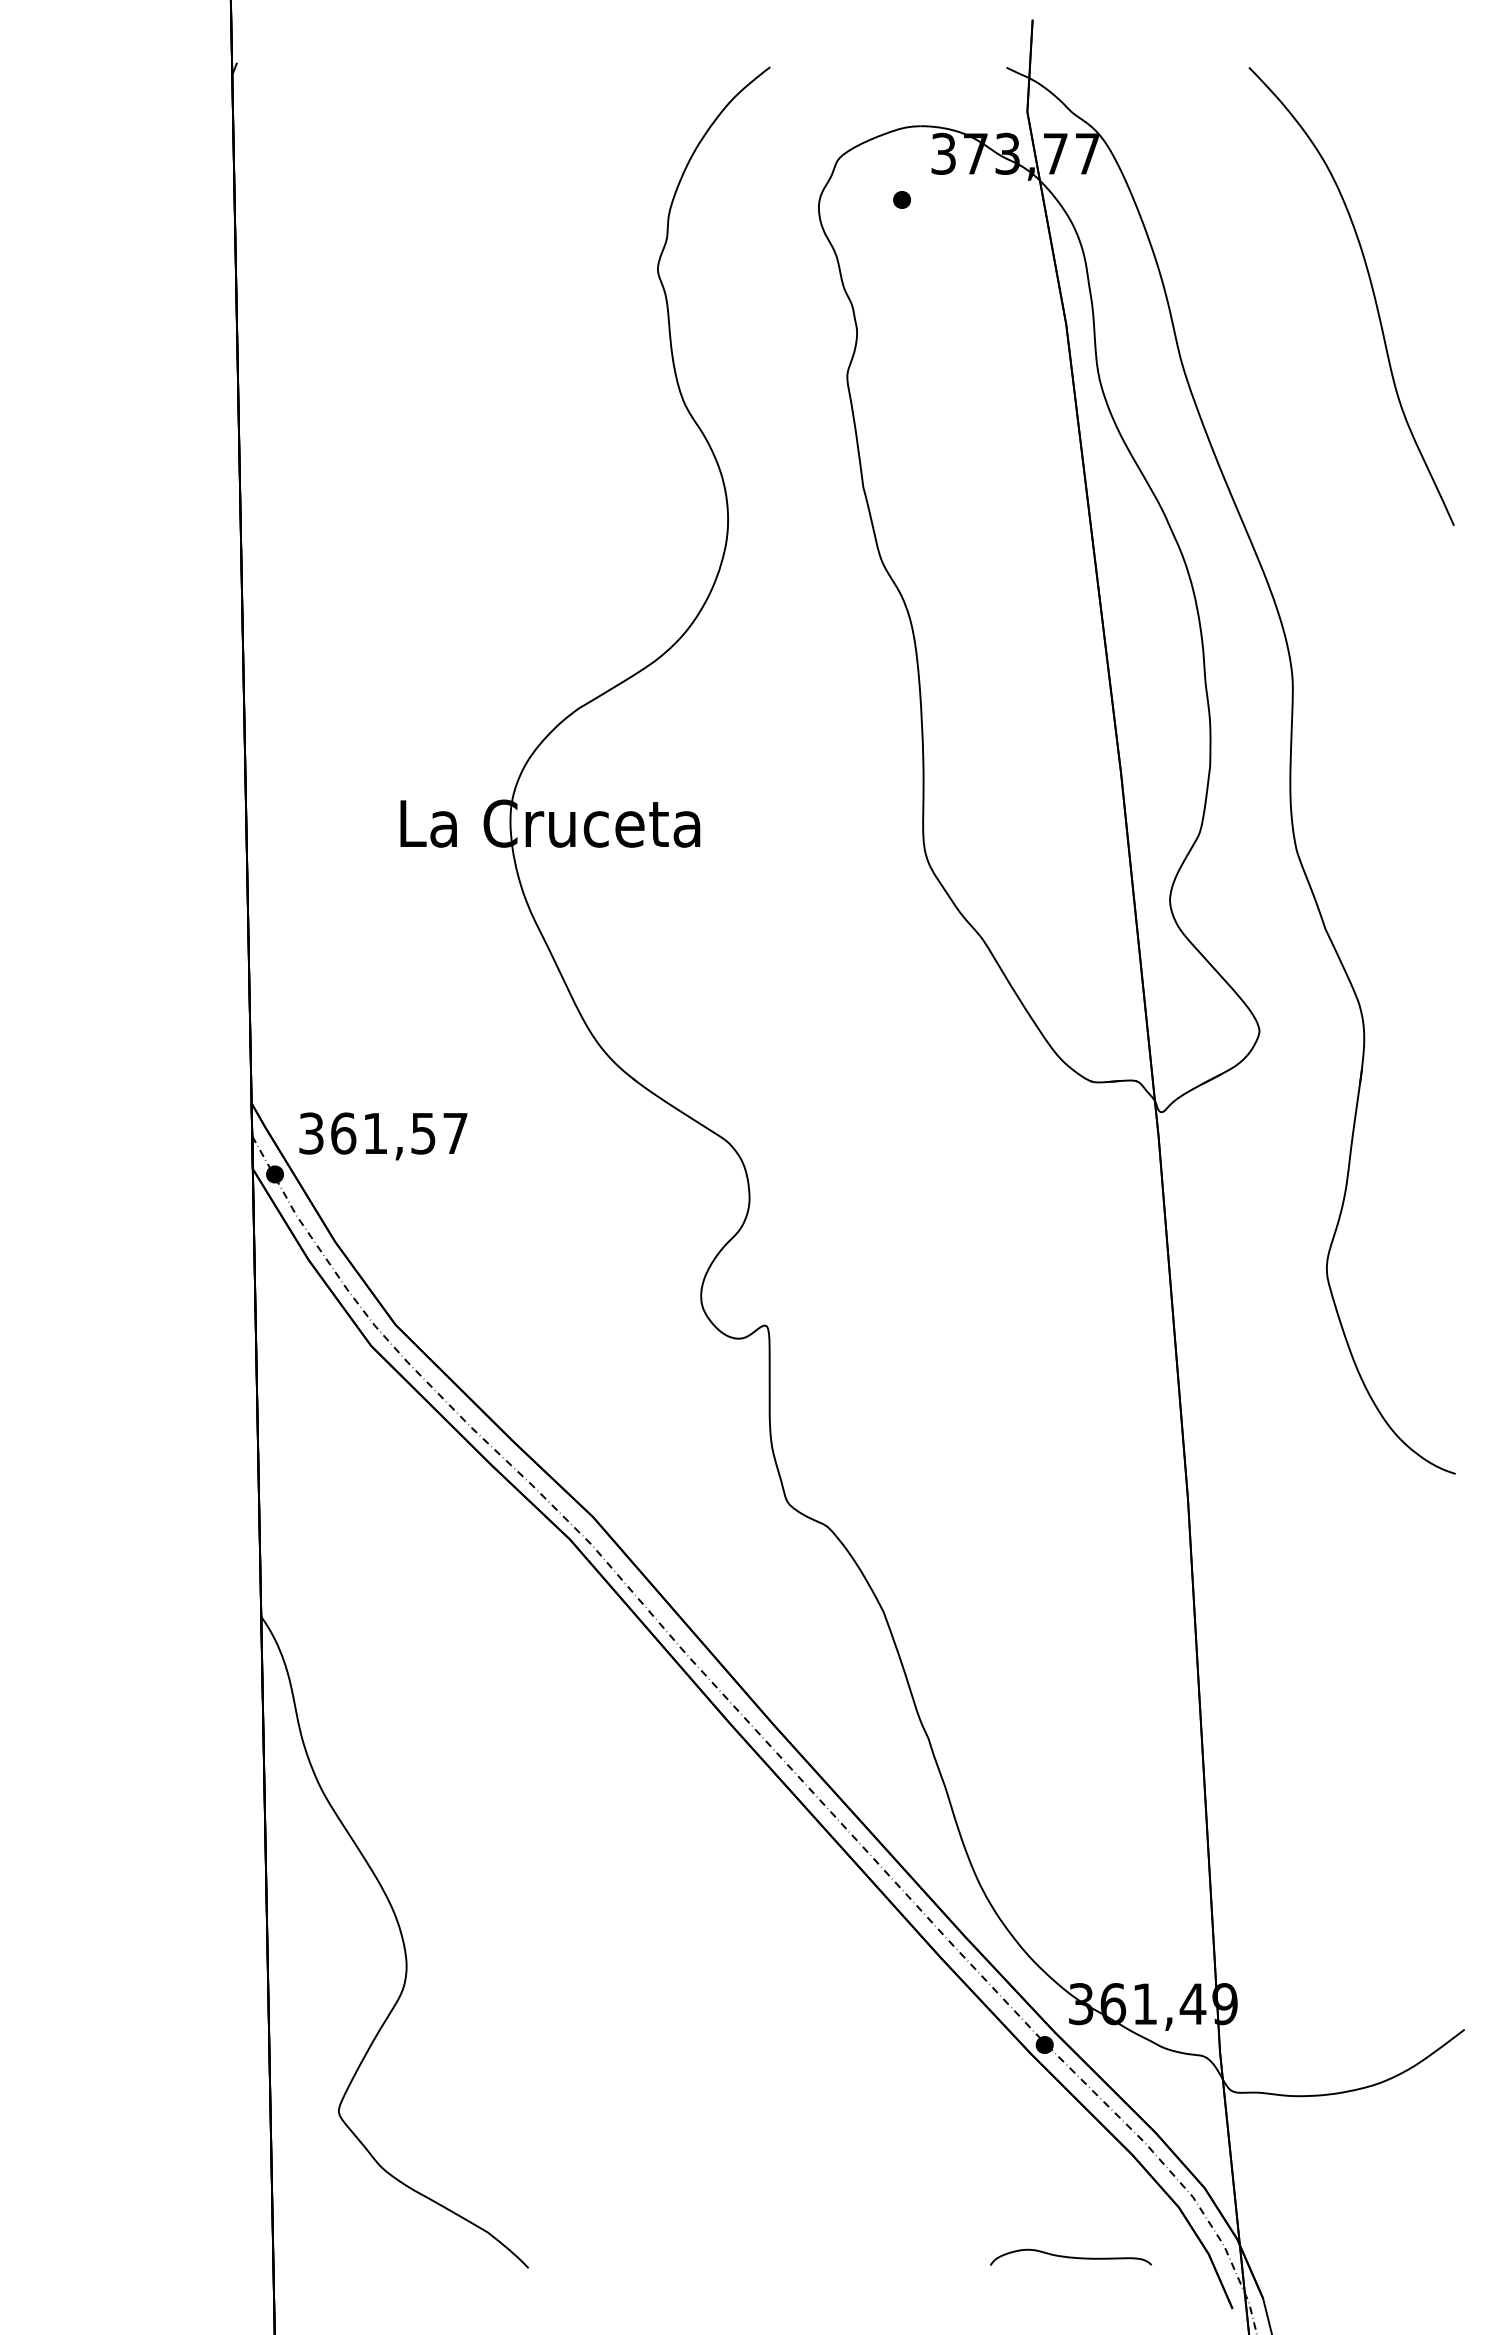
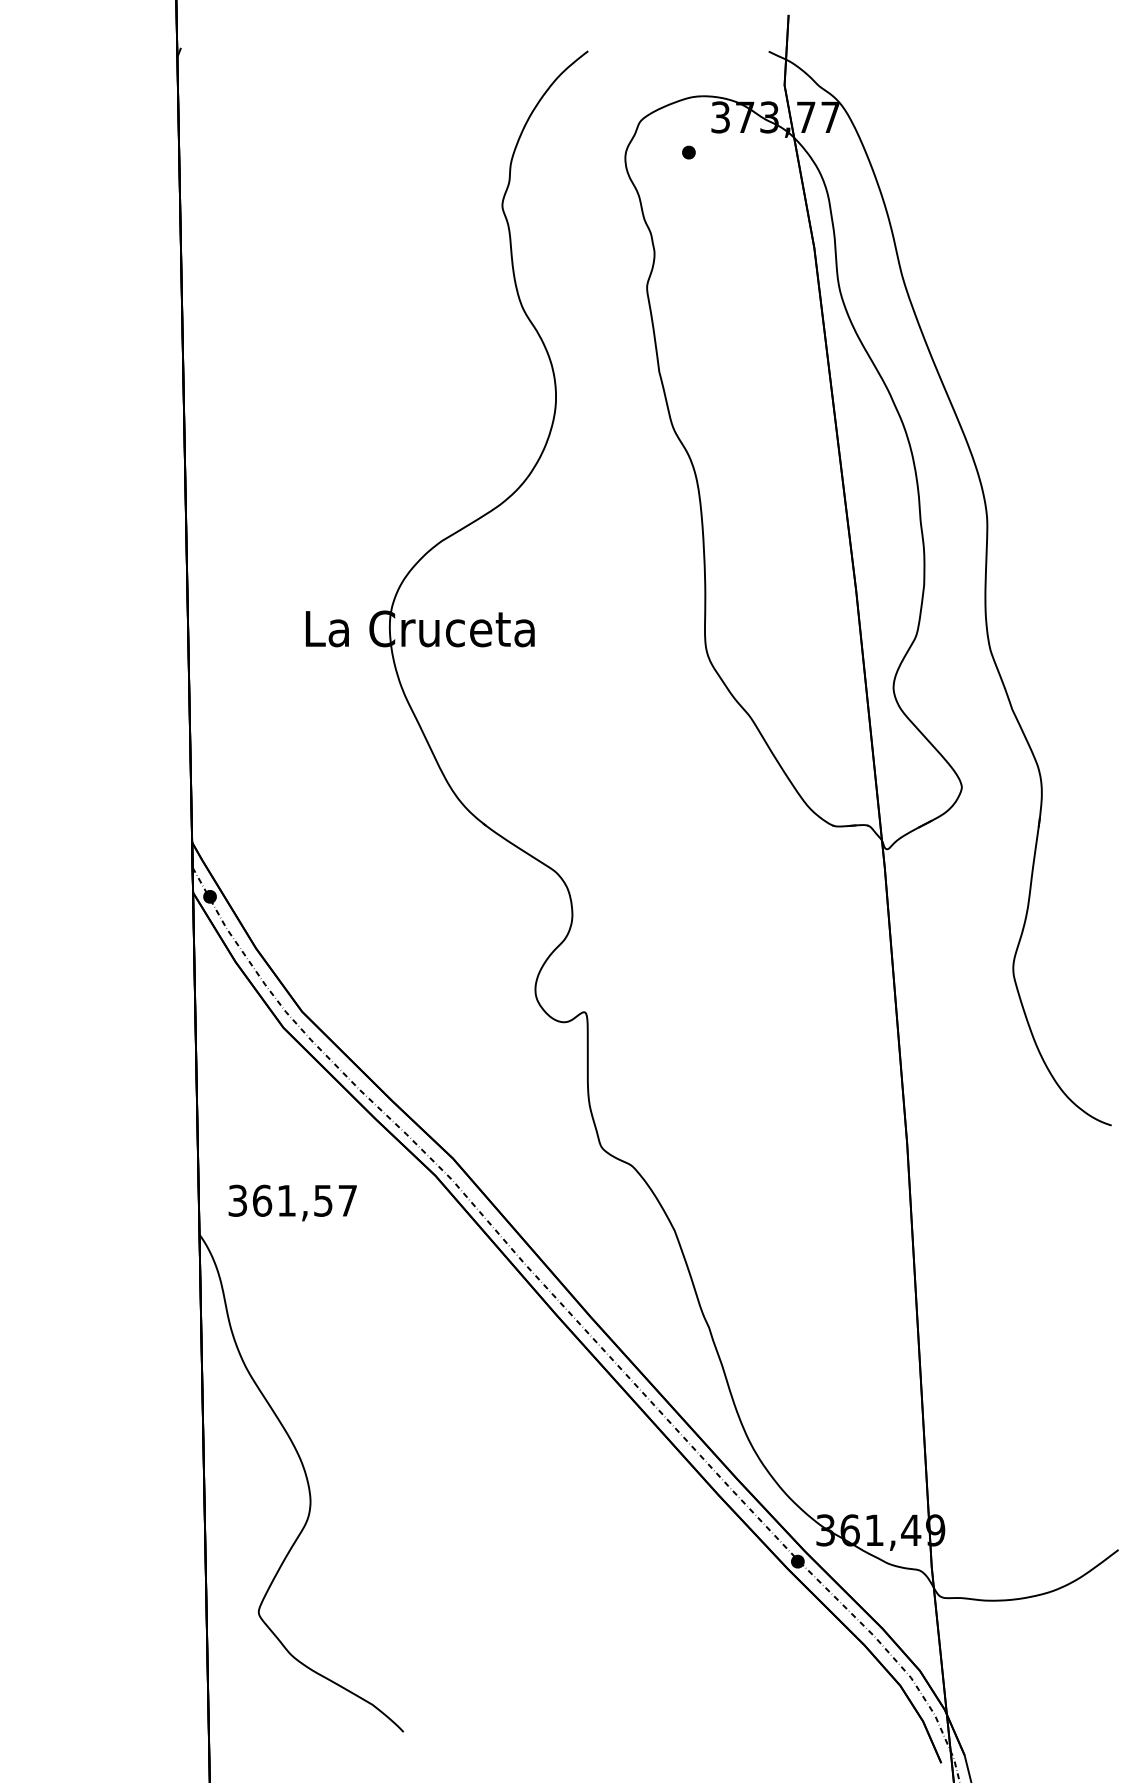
curve: (1371, 289) -> (1047, 220), removed
text: (383, 1136) -> (292, 1203), moved
curve: (1070, 2256) -> (817, 1723), removed

